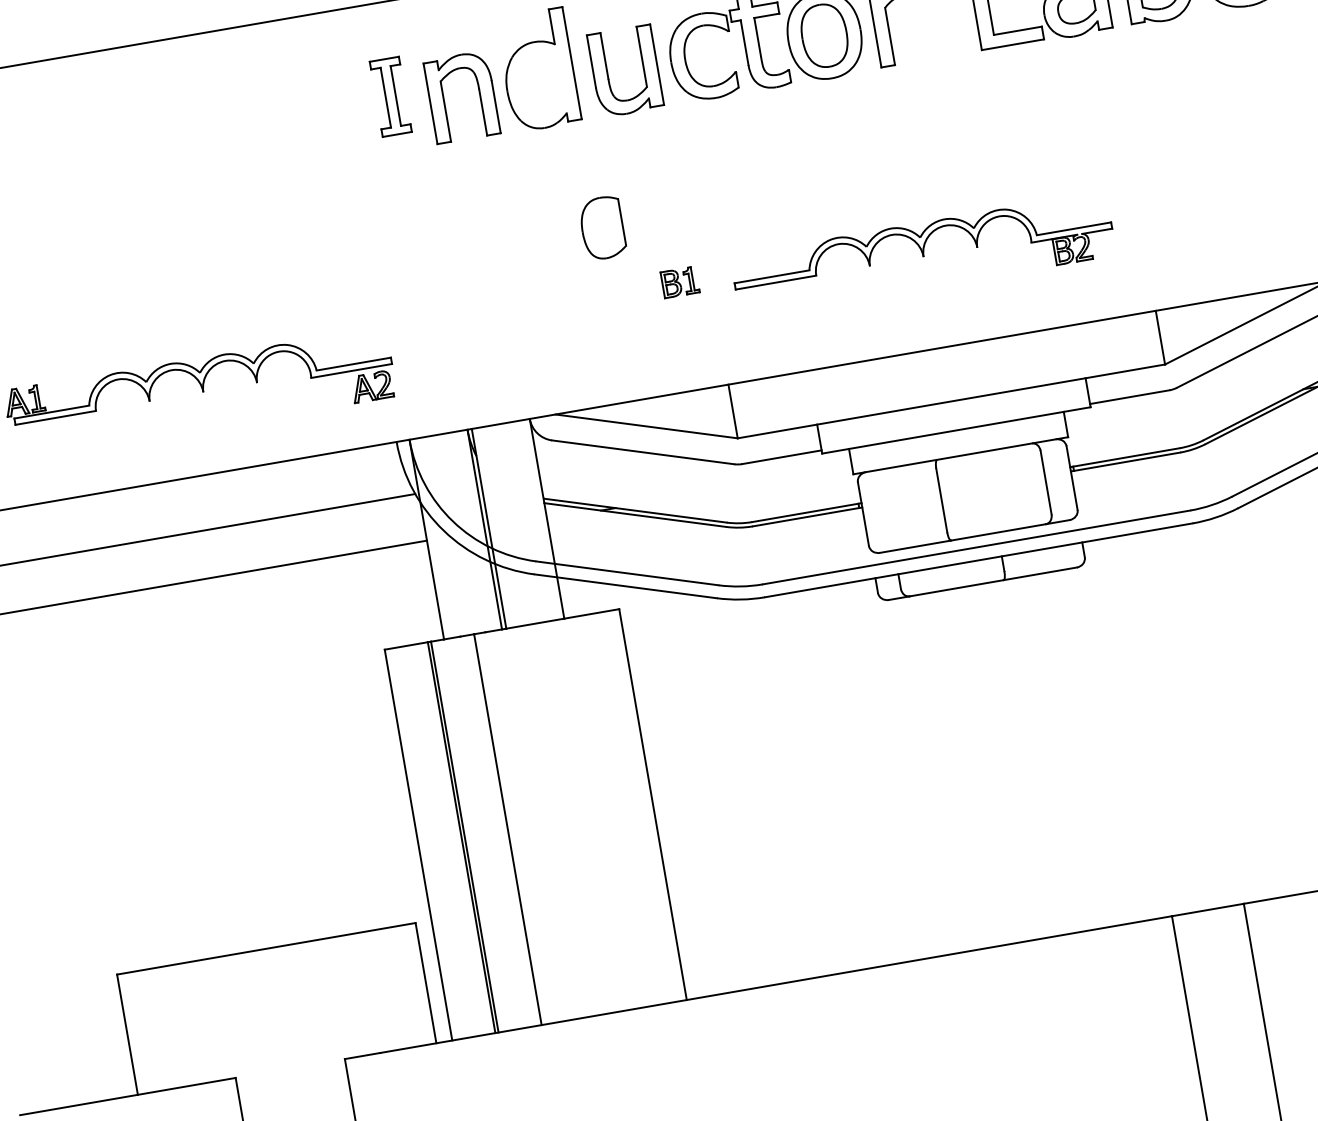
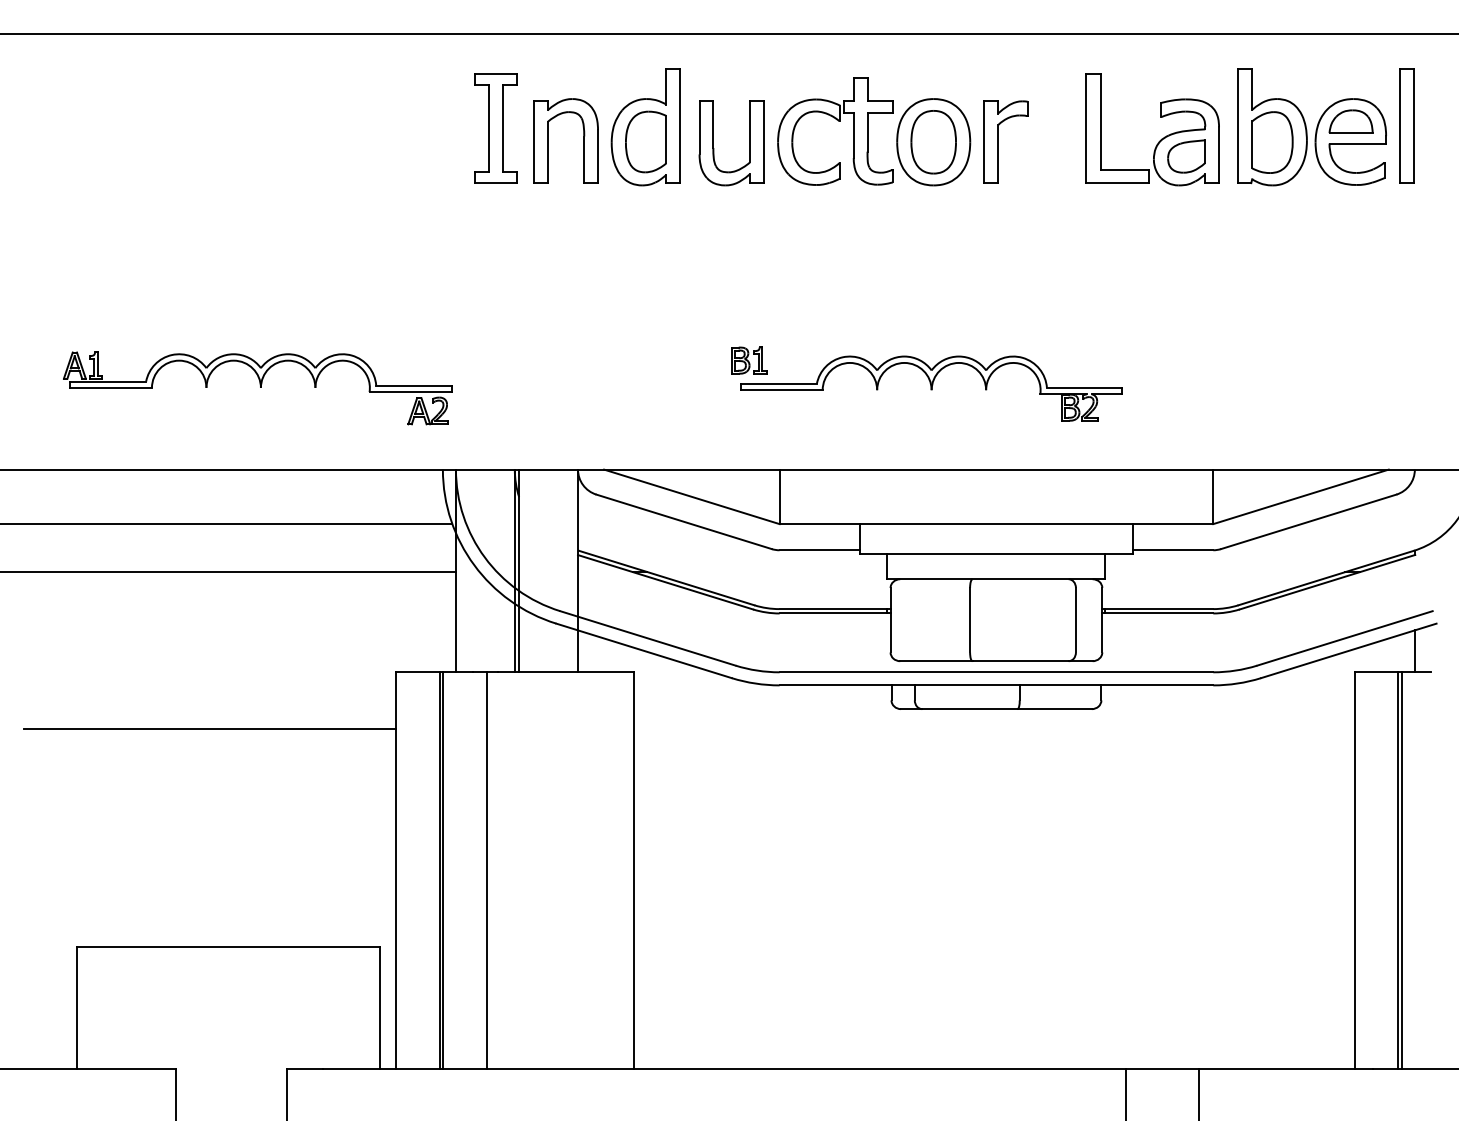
part: (390, 96) -> (495, 128), size x1.43
part: (601, 227) -> (645, 141), moved
part: (923, 255) -> (931, 388), moved
line: (210, 736) -> (209, 728), added

